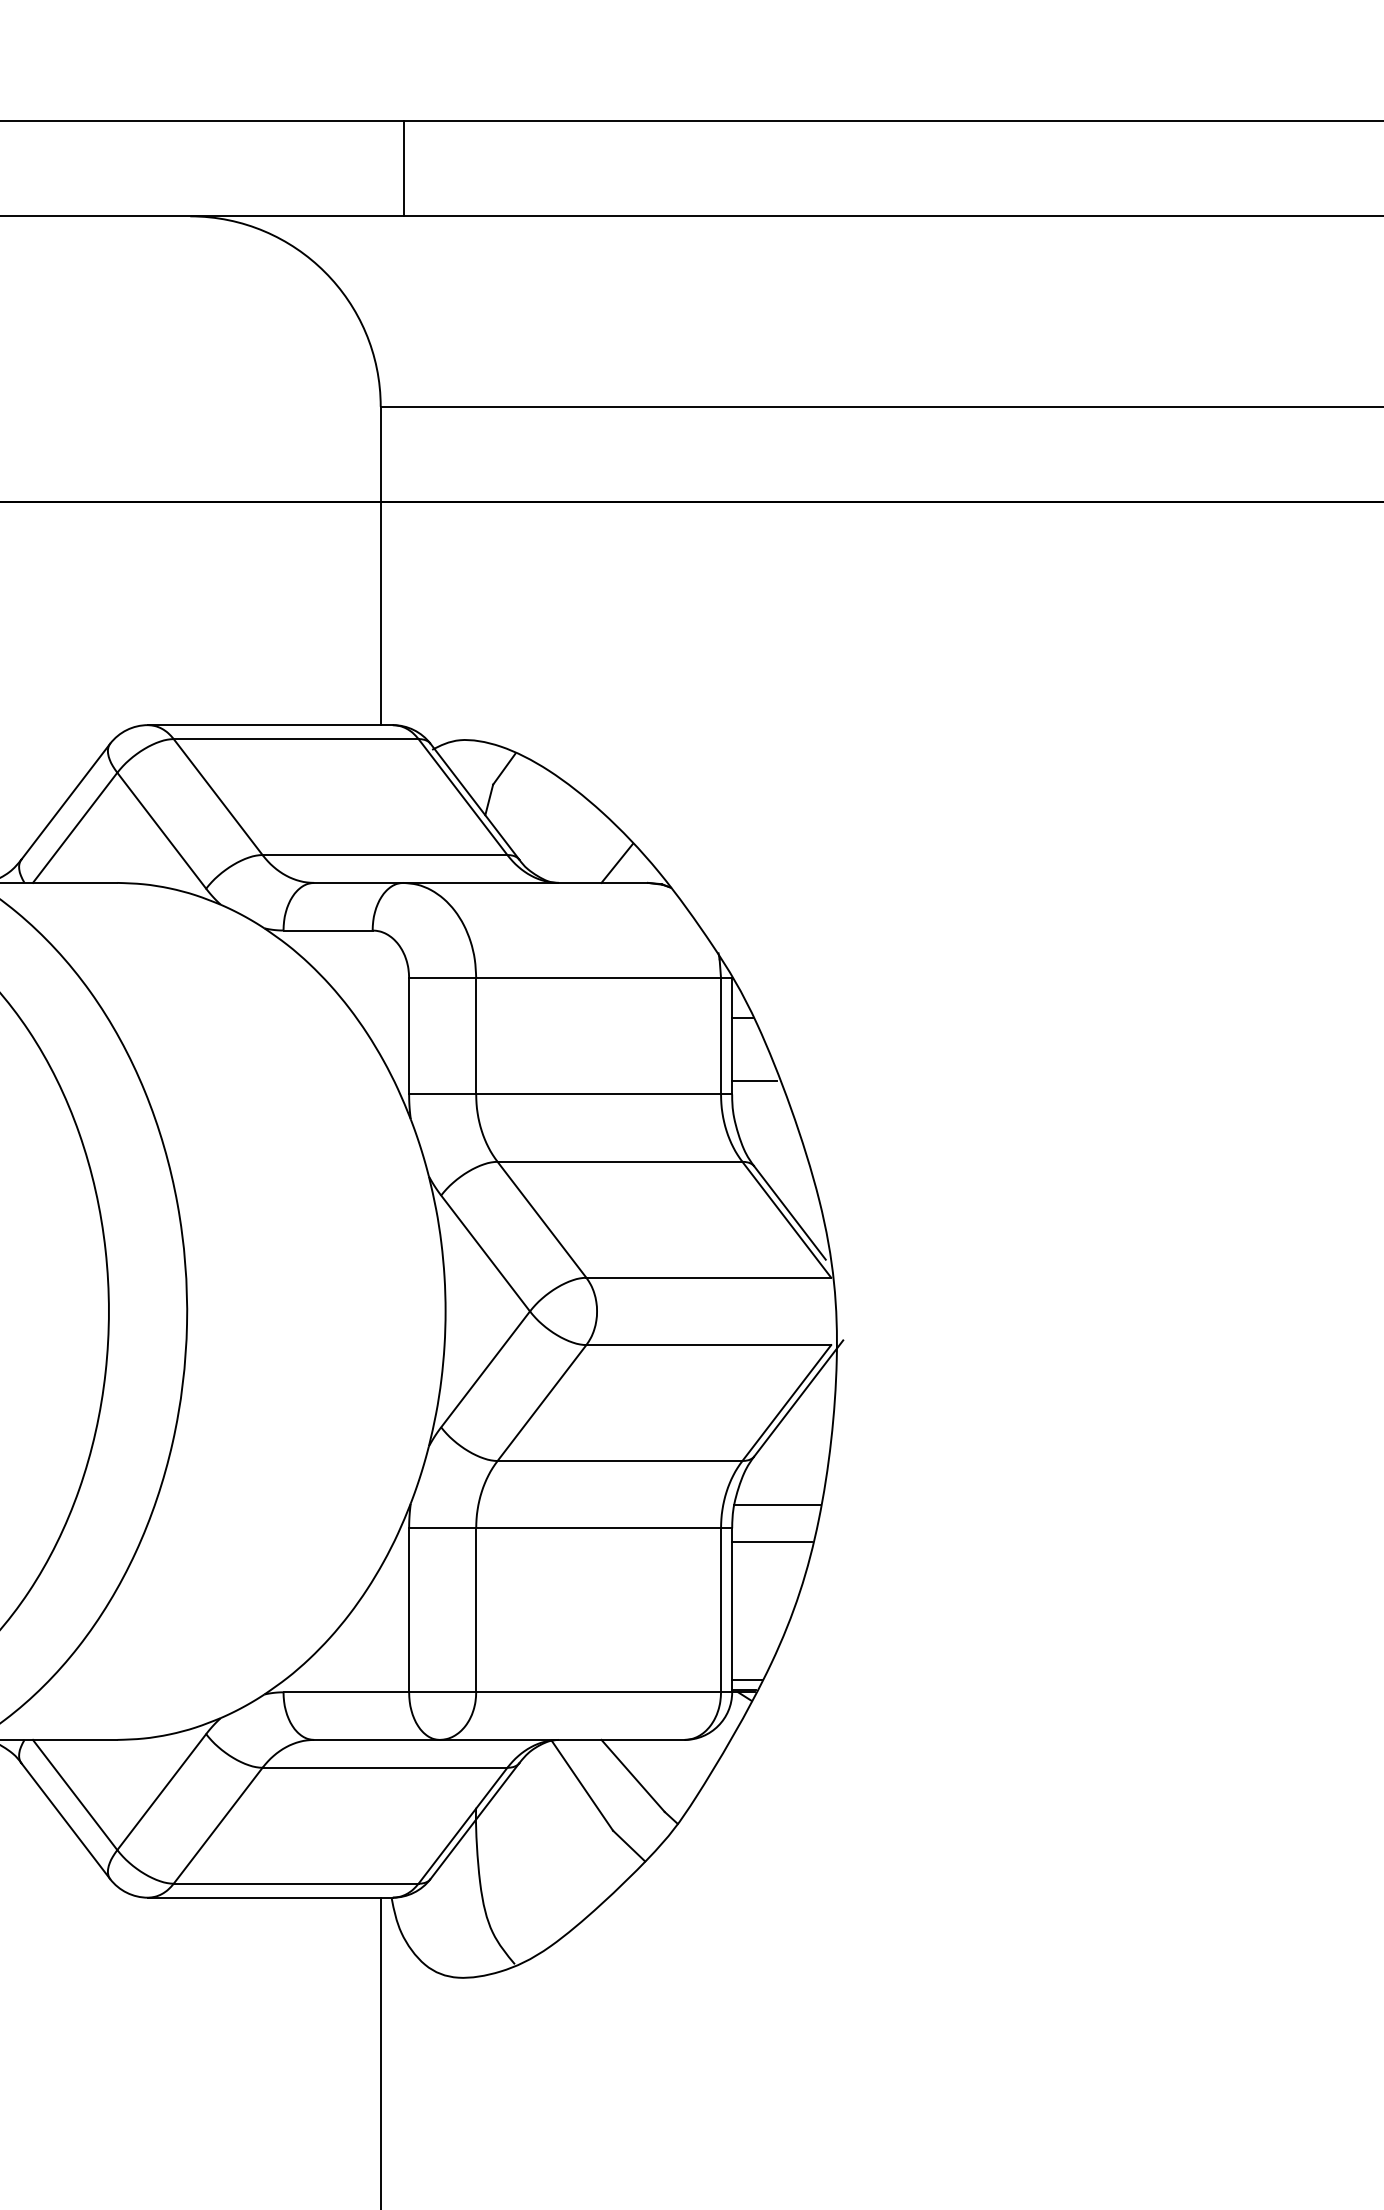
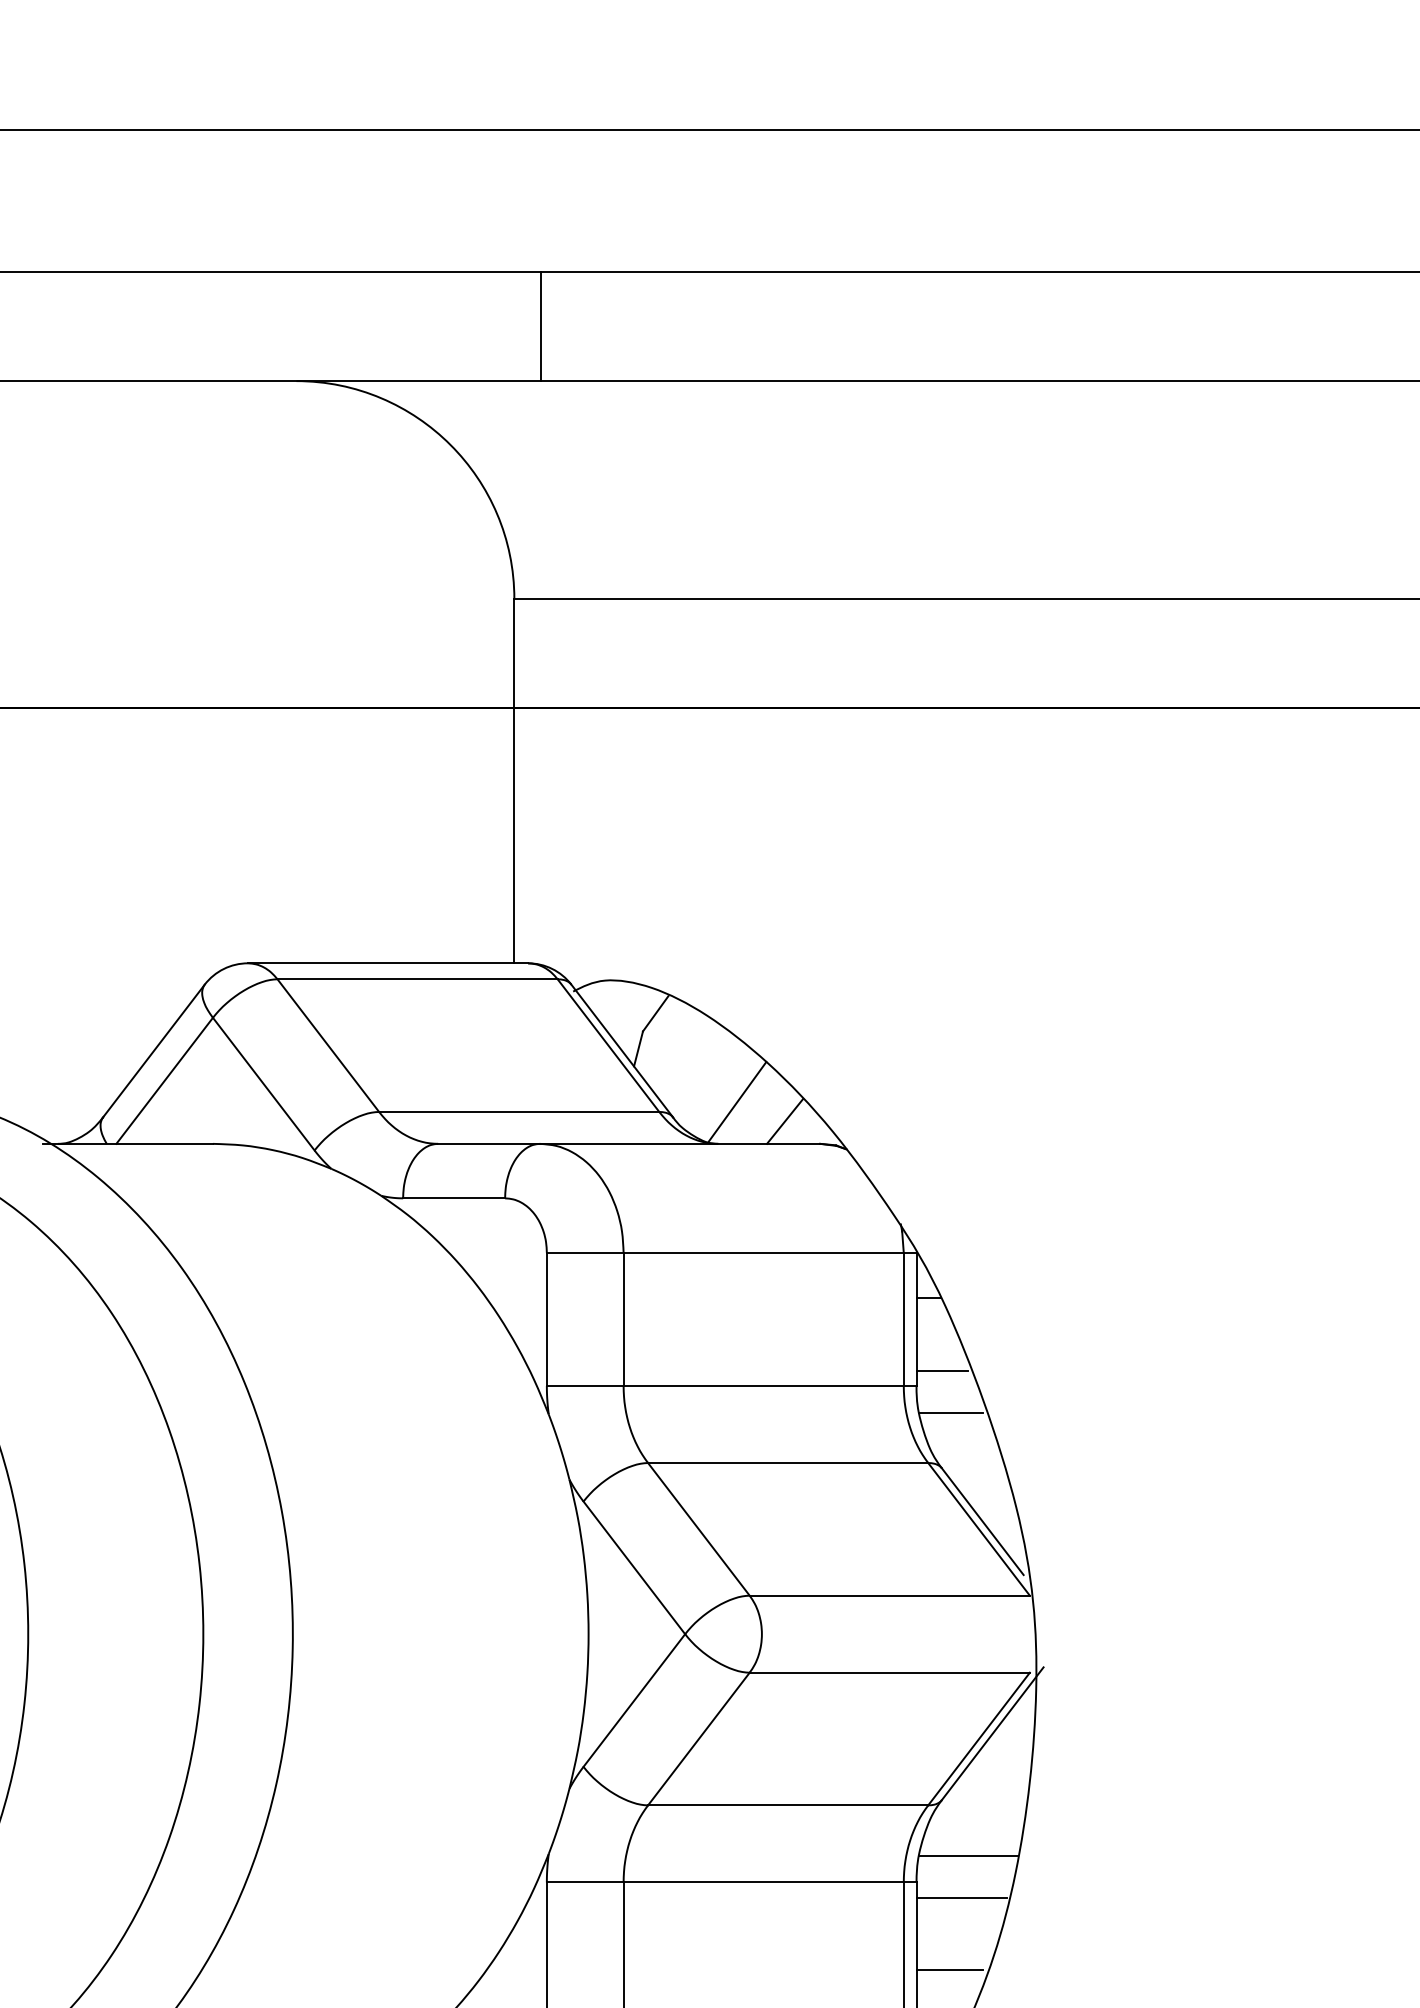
line: (575, 846) -> (737, 1102), added
line: (762, 1117) -> (951, 1412), added
line: (761, 1605) -> (950, 1970), added

